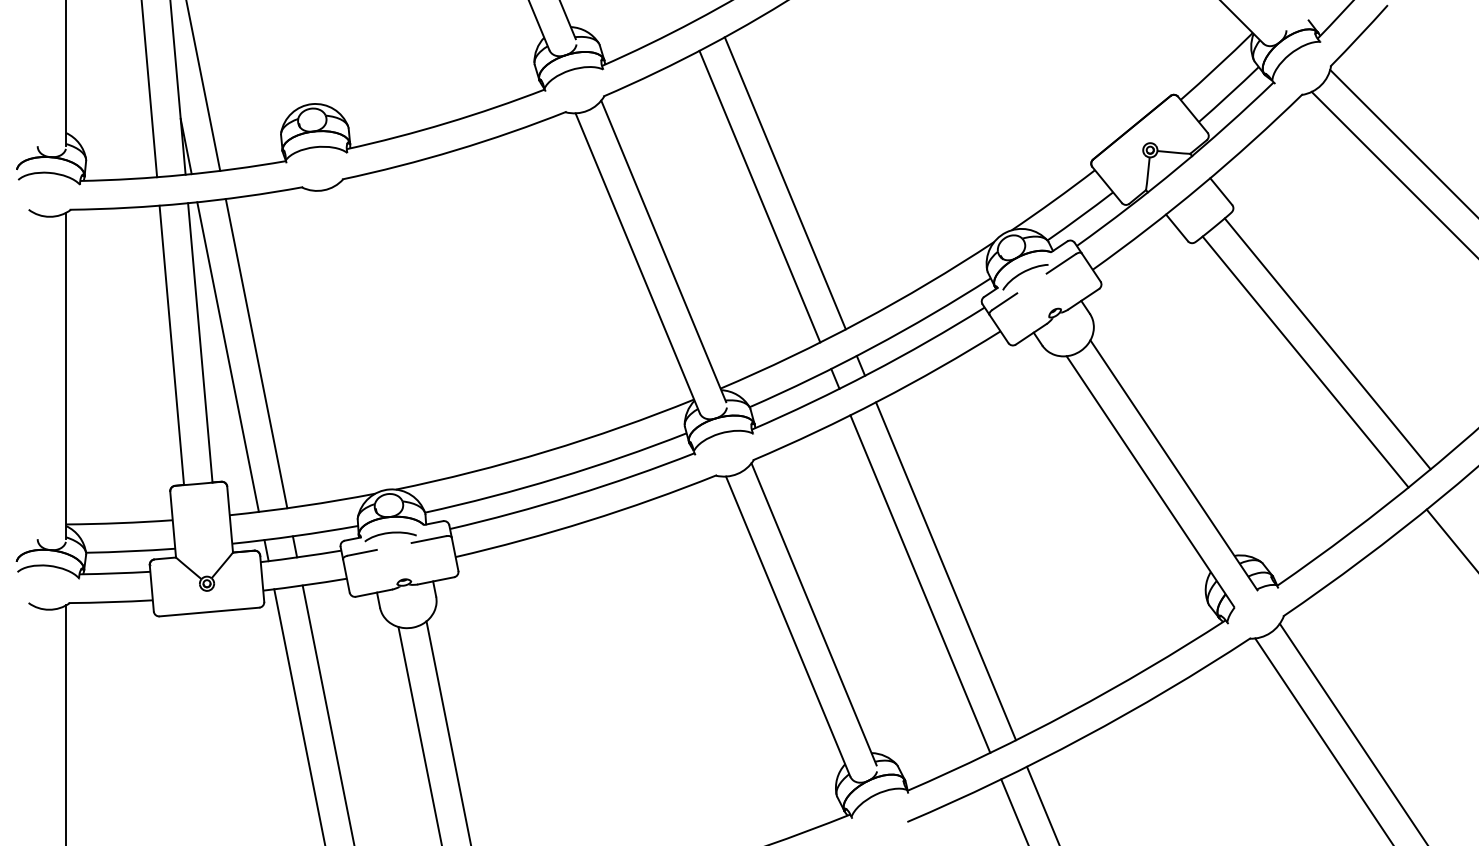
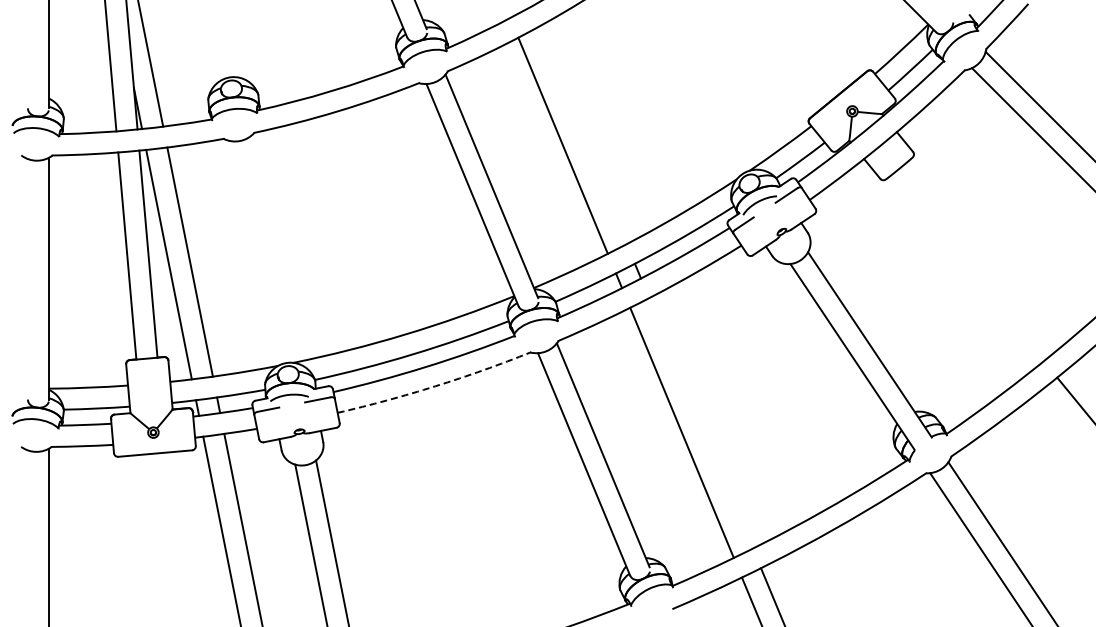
line: (784, 182) -> (581, 135), removed
line: (1327, 343) -> (983, 254), removed
line: (1305, 362) -> (967, 268), removed
arc: (587, 521) -> (435, 386), solid -> dashed
line: (945, 571) -> (700, 423), removed

